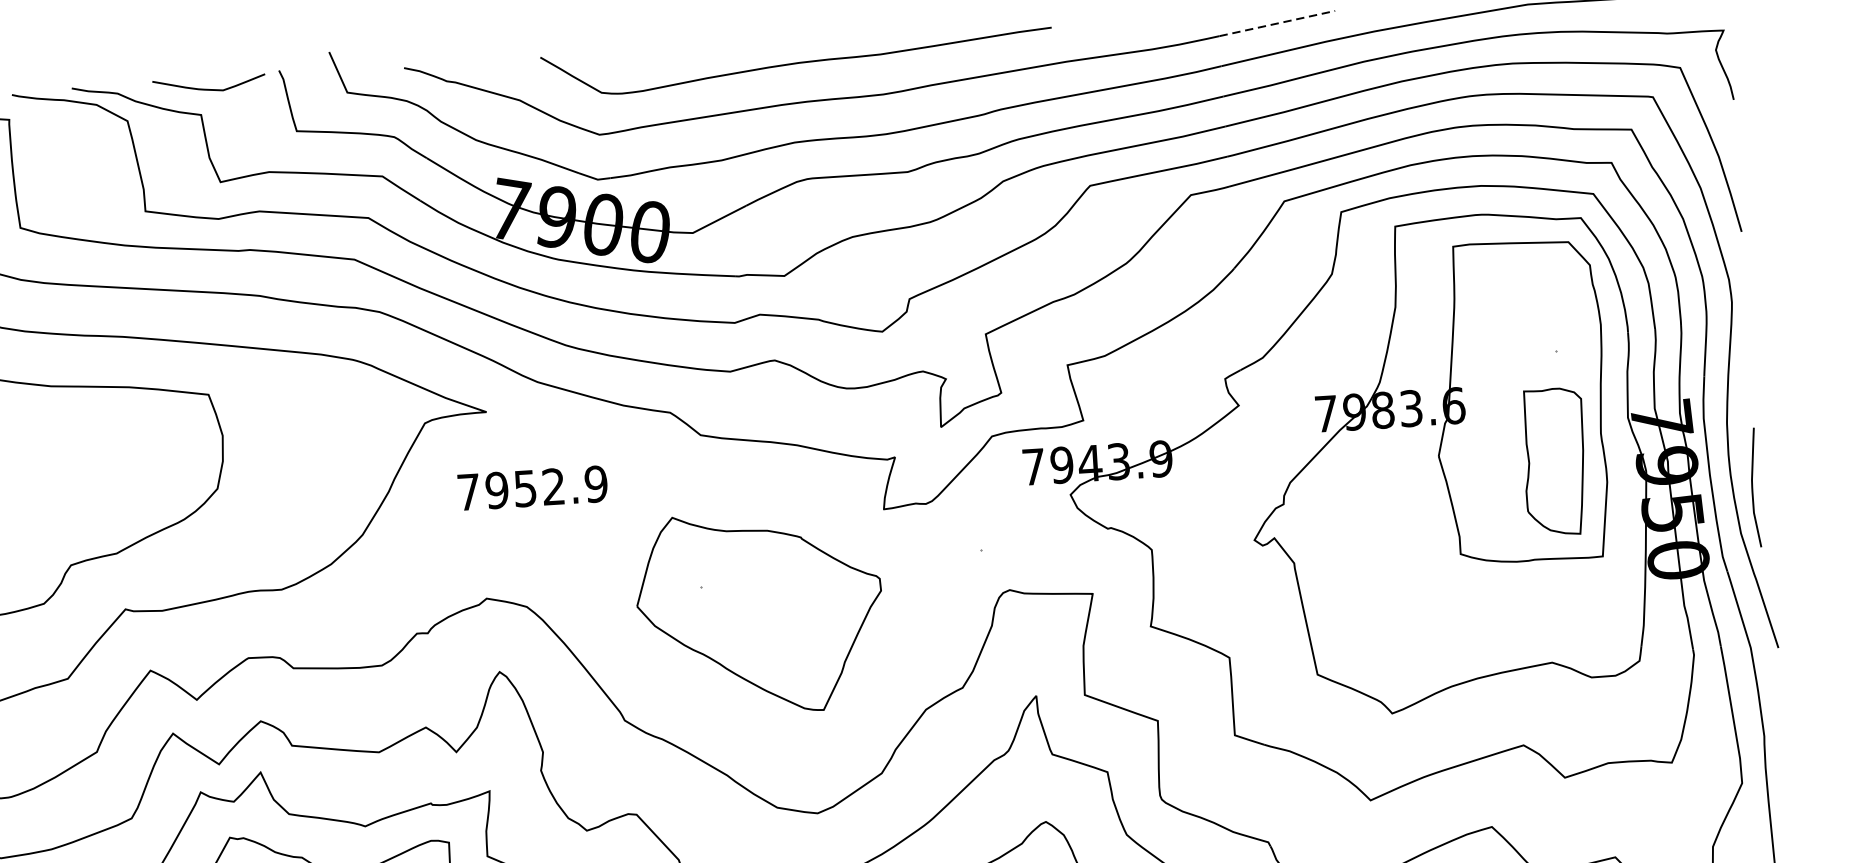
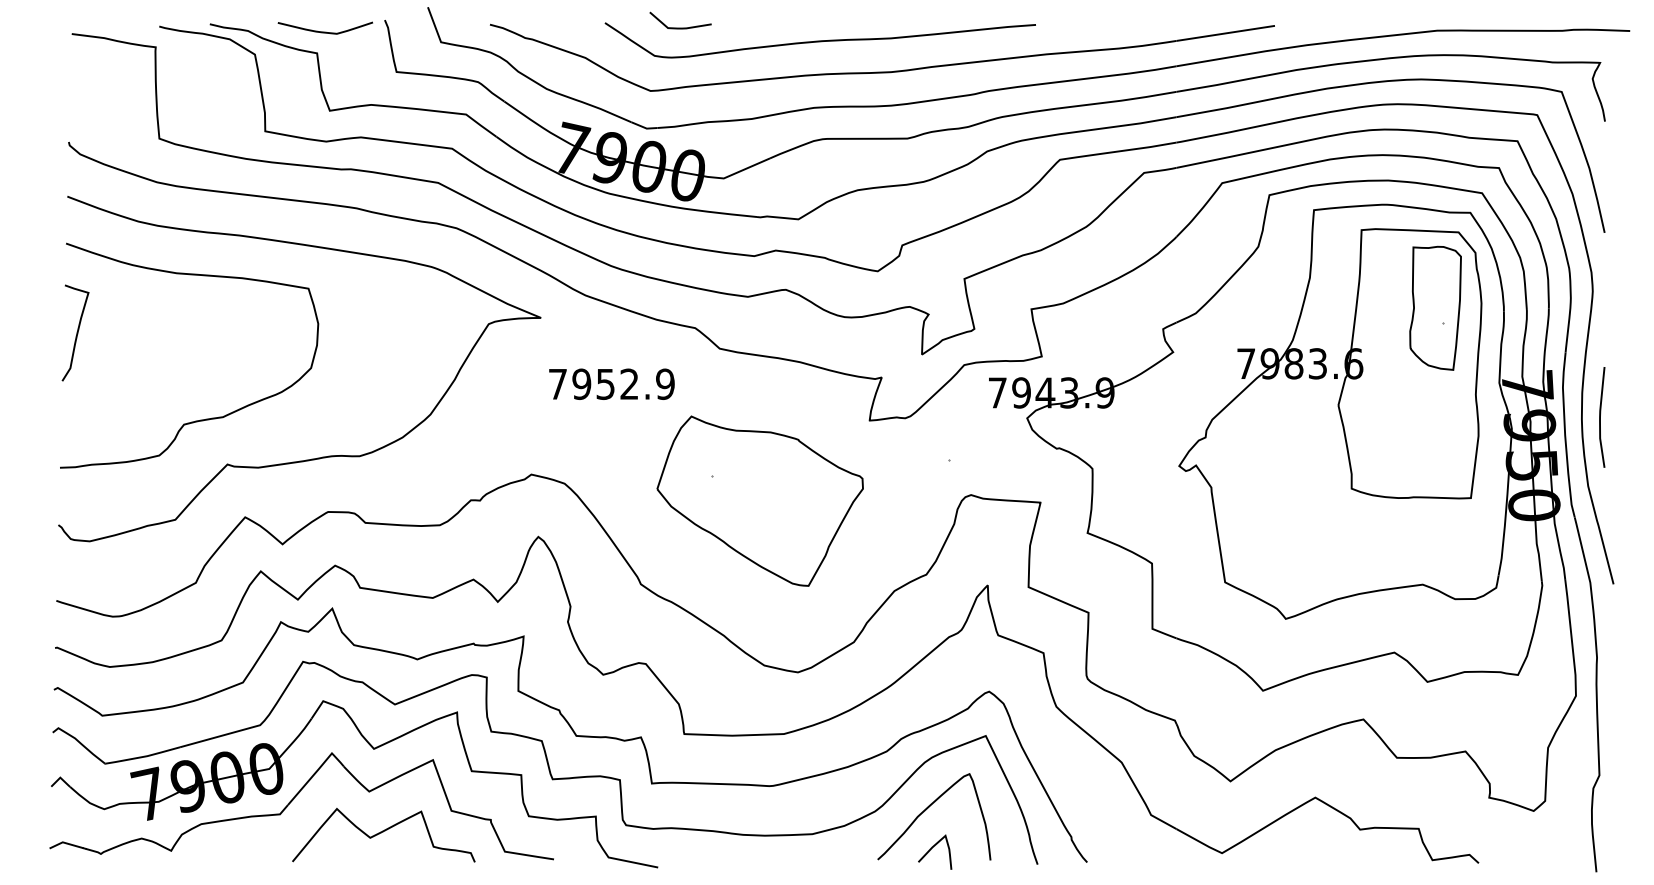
line: (1277, 23) -> (1225, 33), dashed -> solid
curve: (630, 57) -> (680, 27), added
part: (1554, 461) -> (1435, 307), moved
text: (532, 487) -> (611, 383), moved
curve: (1752, 487) -> (1600, 417), moved

